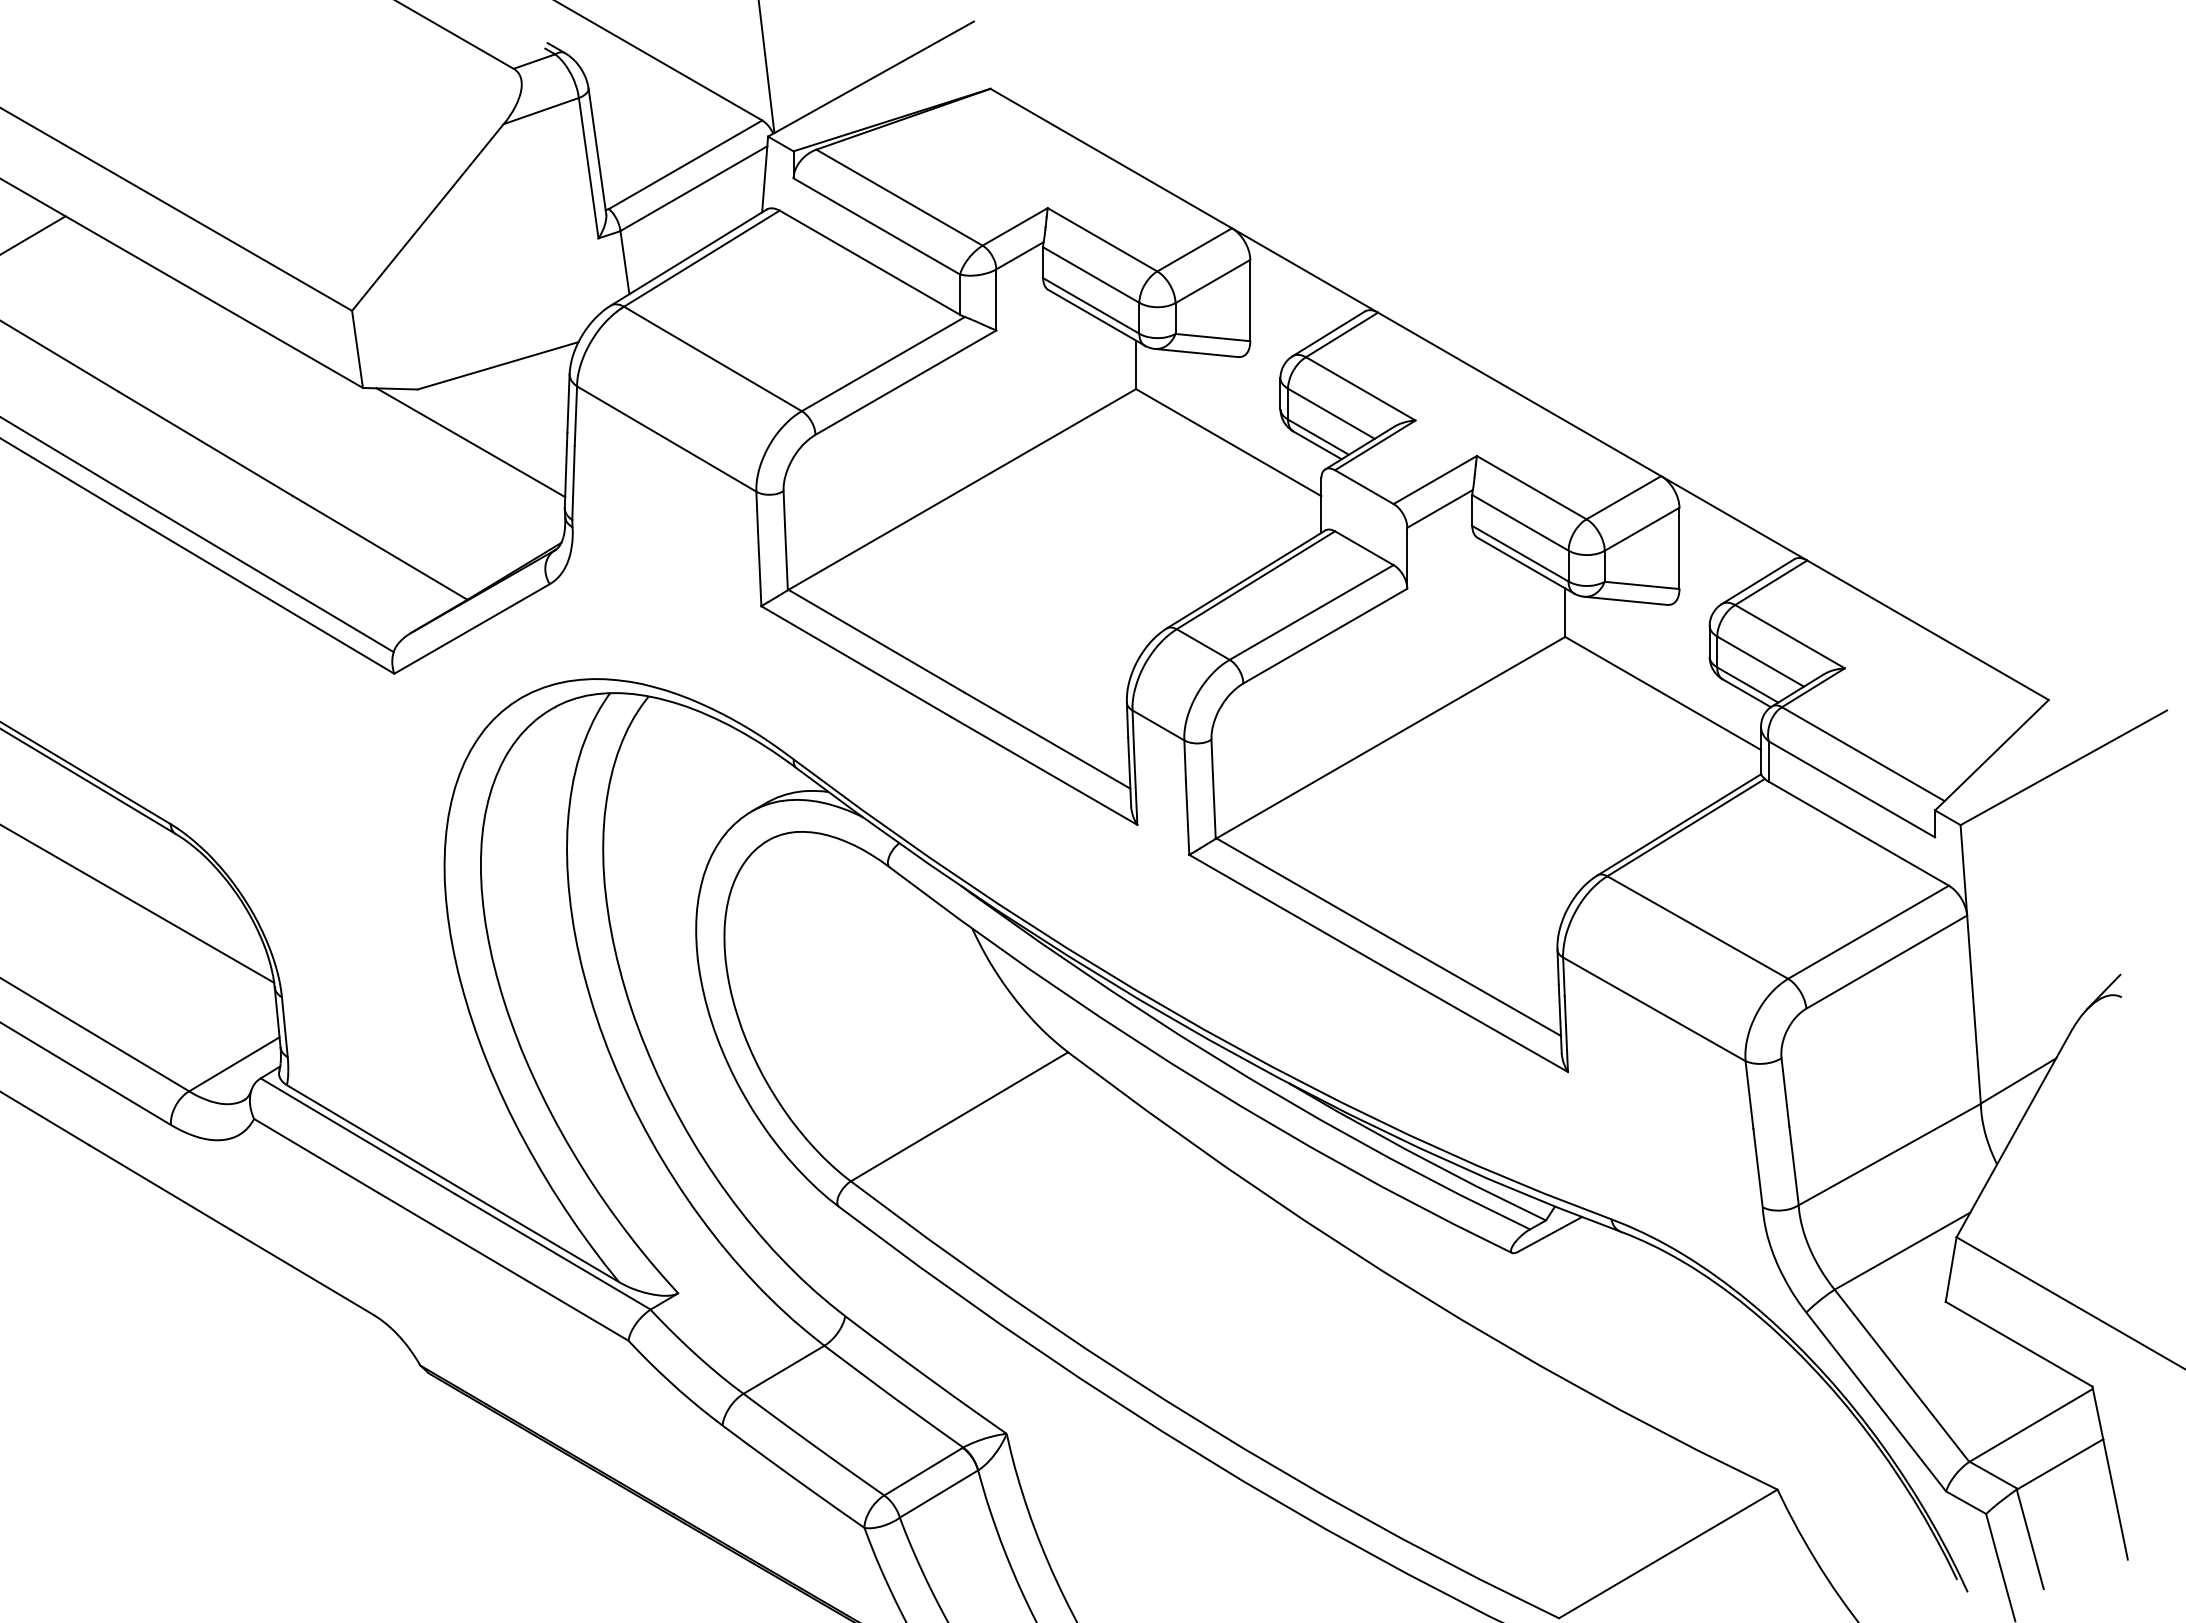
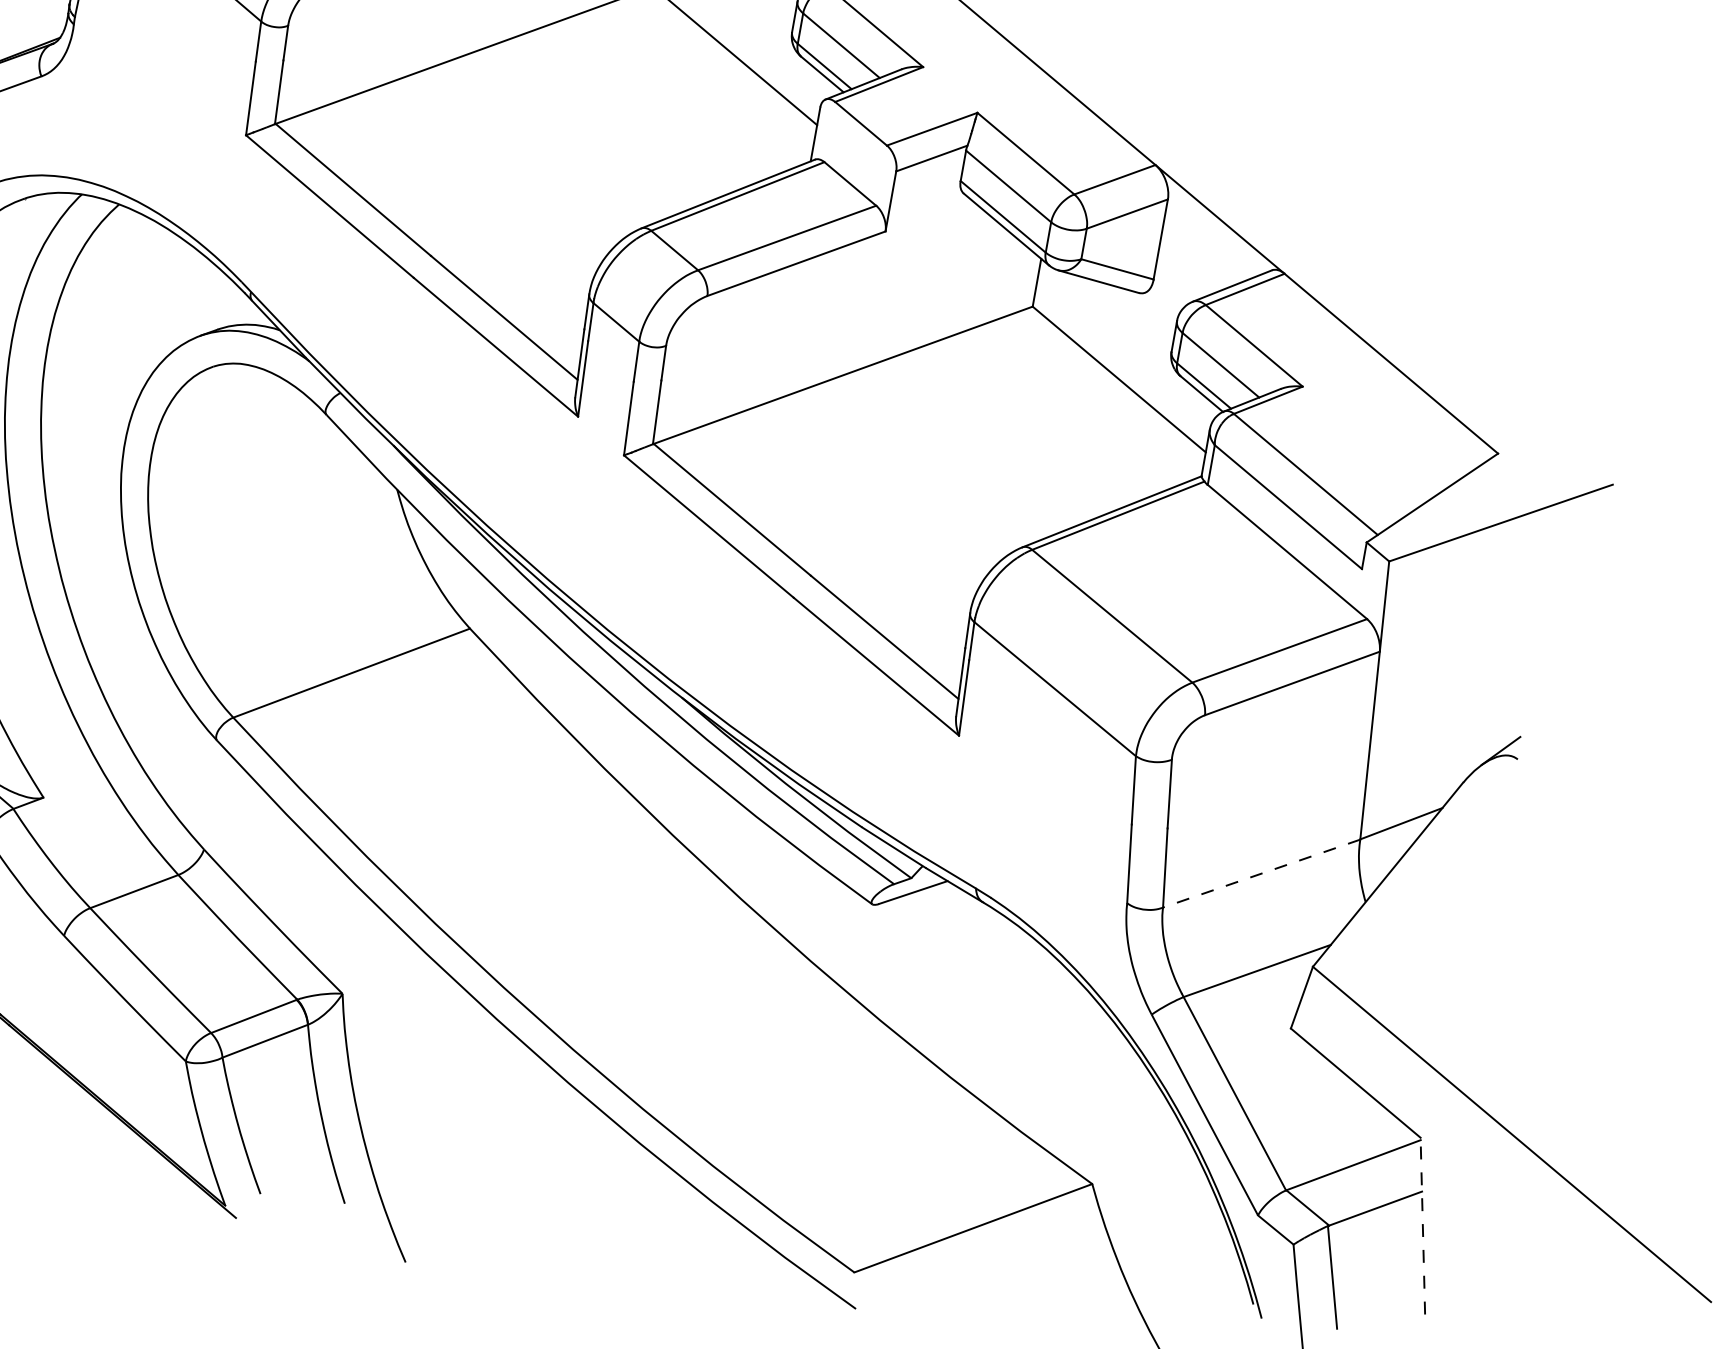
line: (1889, 1154) -> (1261, 873), solid -> dashed
line: (2110, 1472) -> (1423, 1225), solid -> dashed

